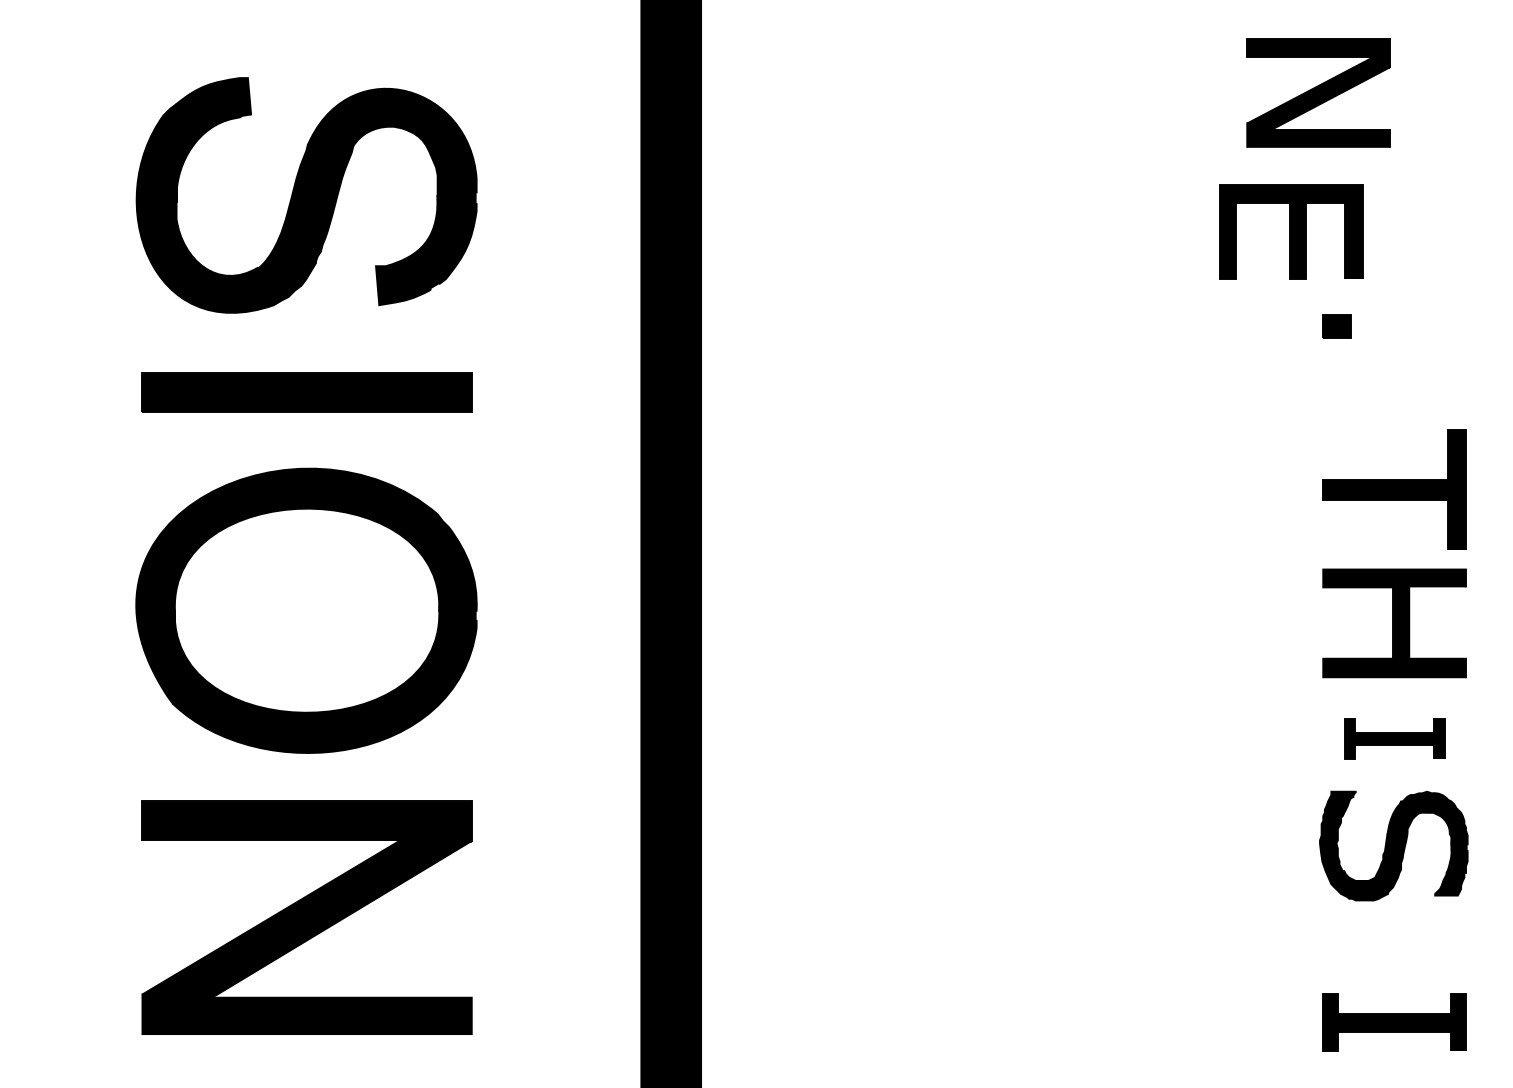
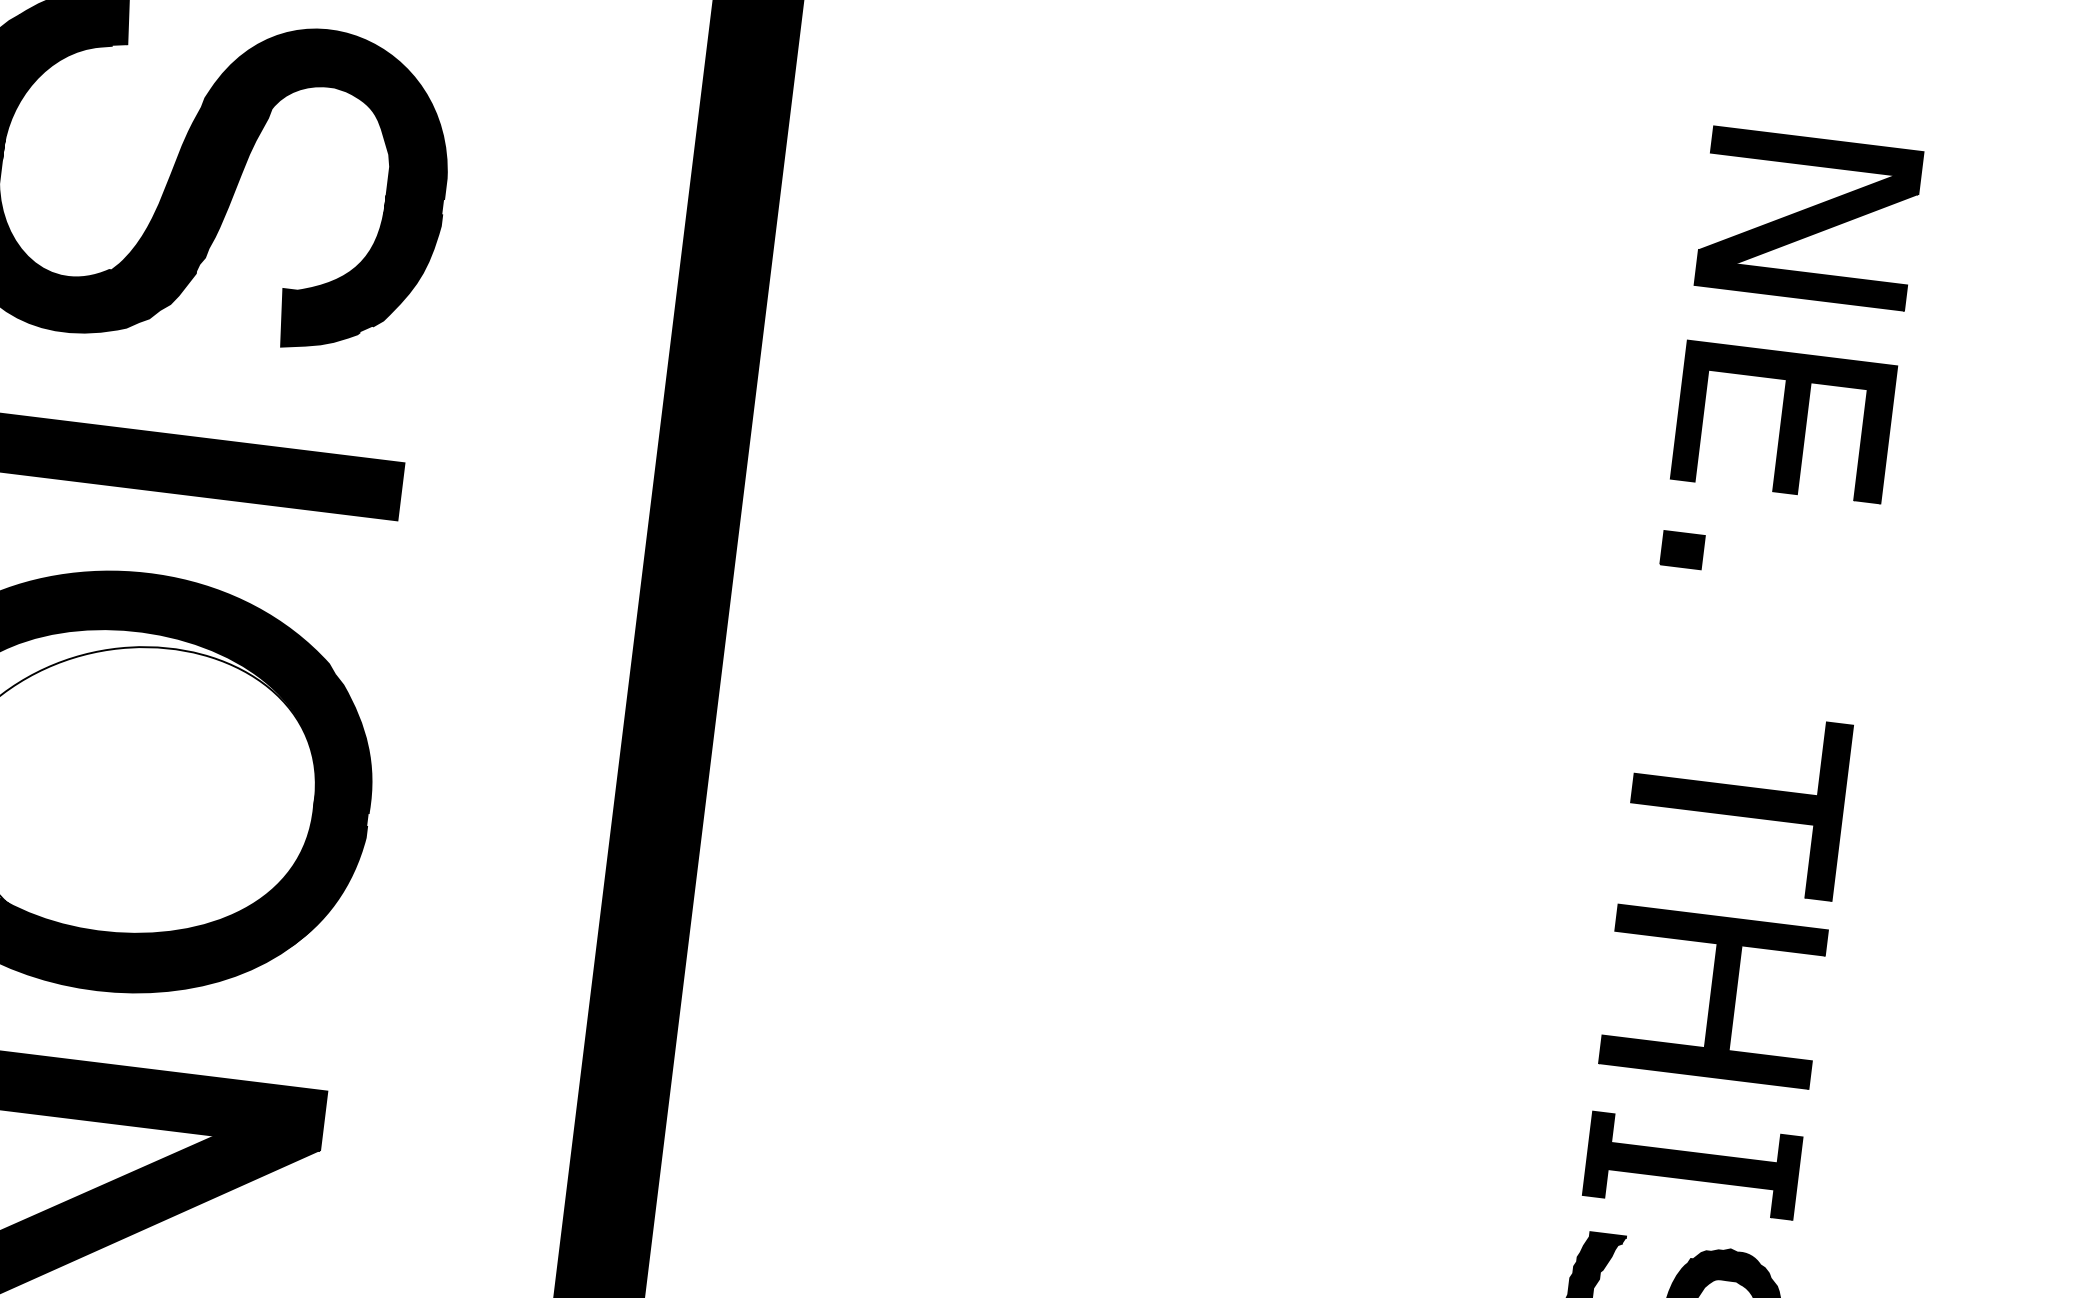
part: (1318, 92) -> (1808, 217), moved
part: (1291, 231) -> (1783, 421), moved
part: (1394, 738) -> (1692, 1165), size x1.43

